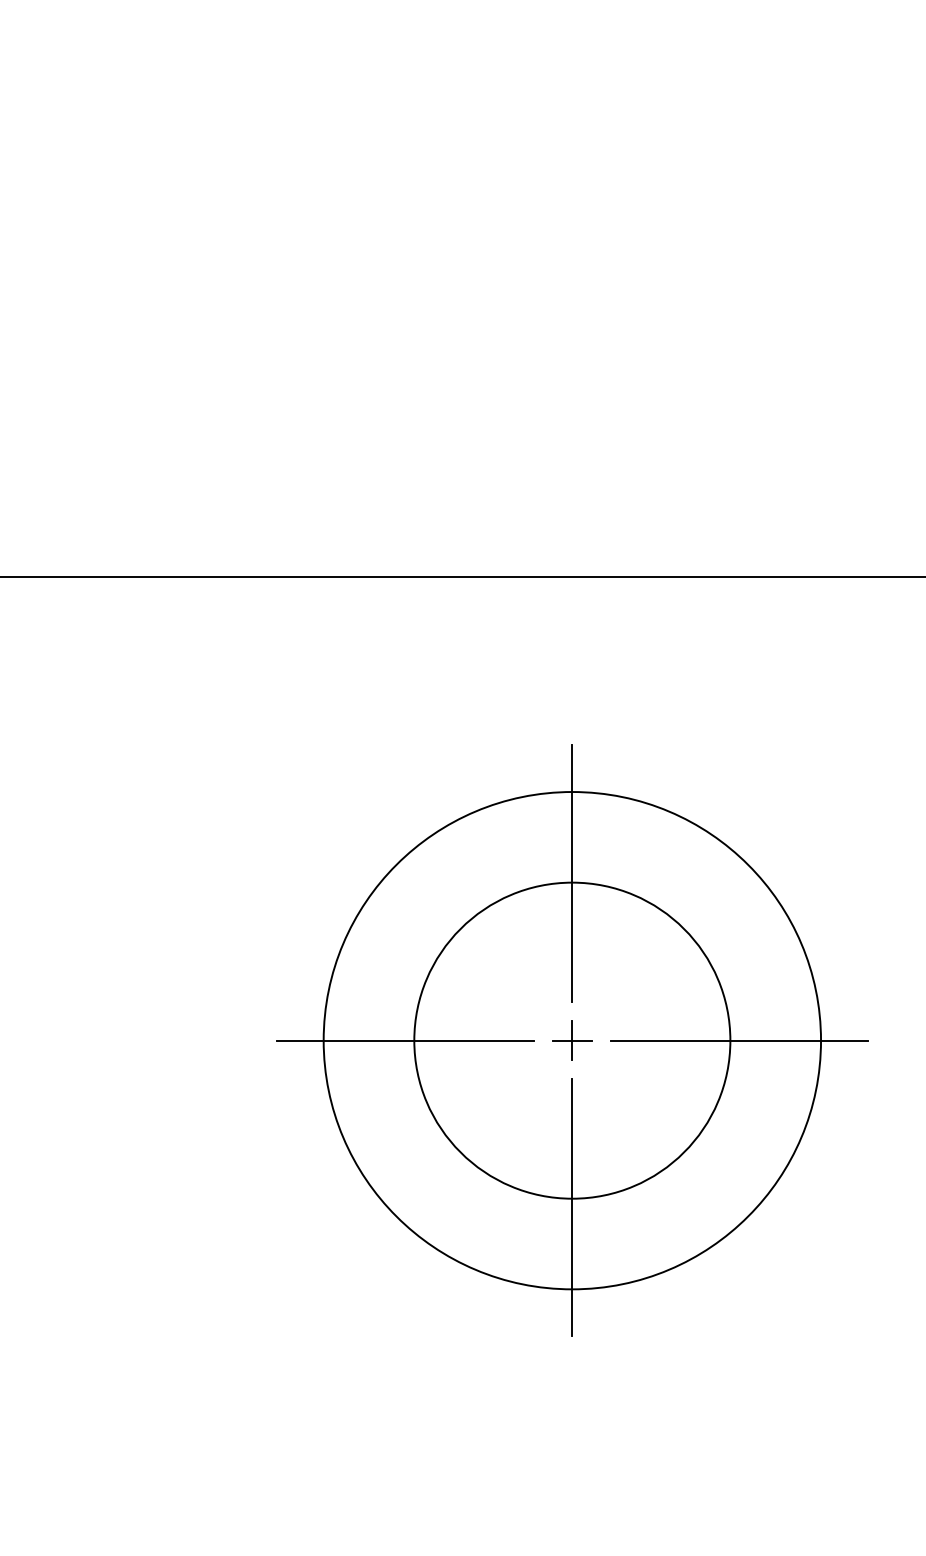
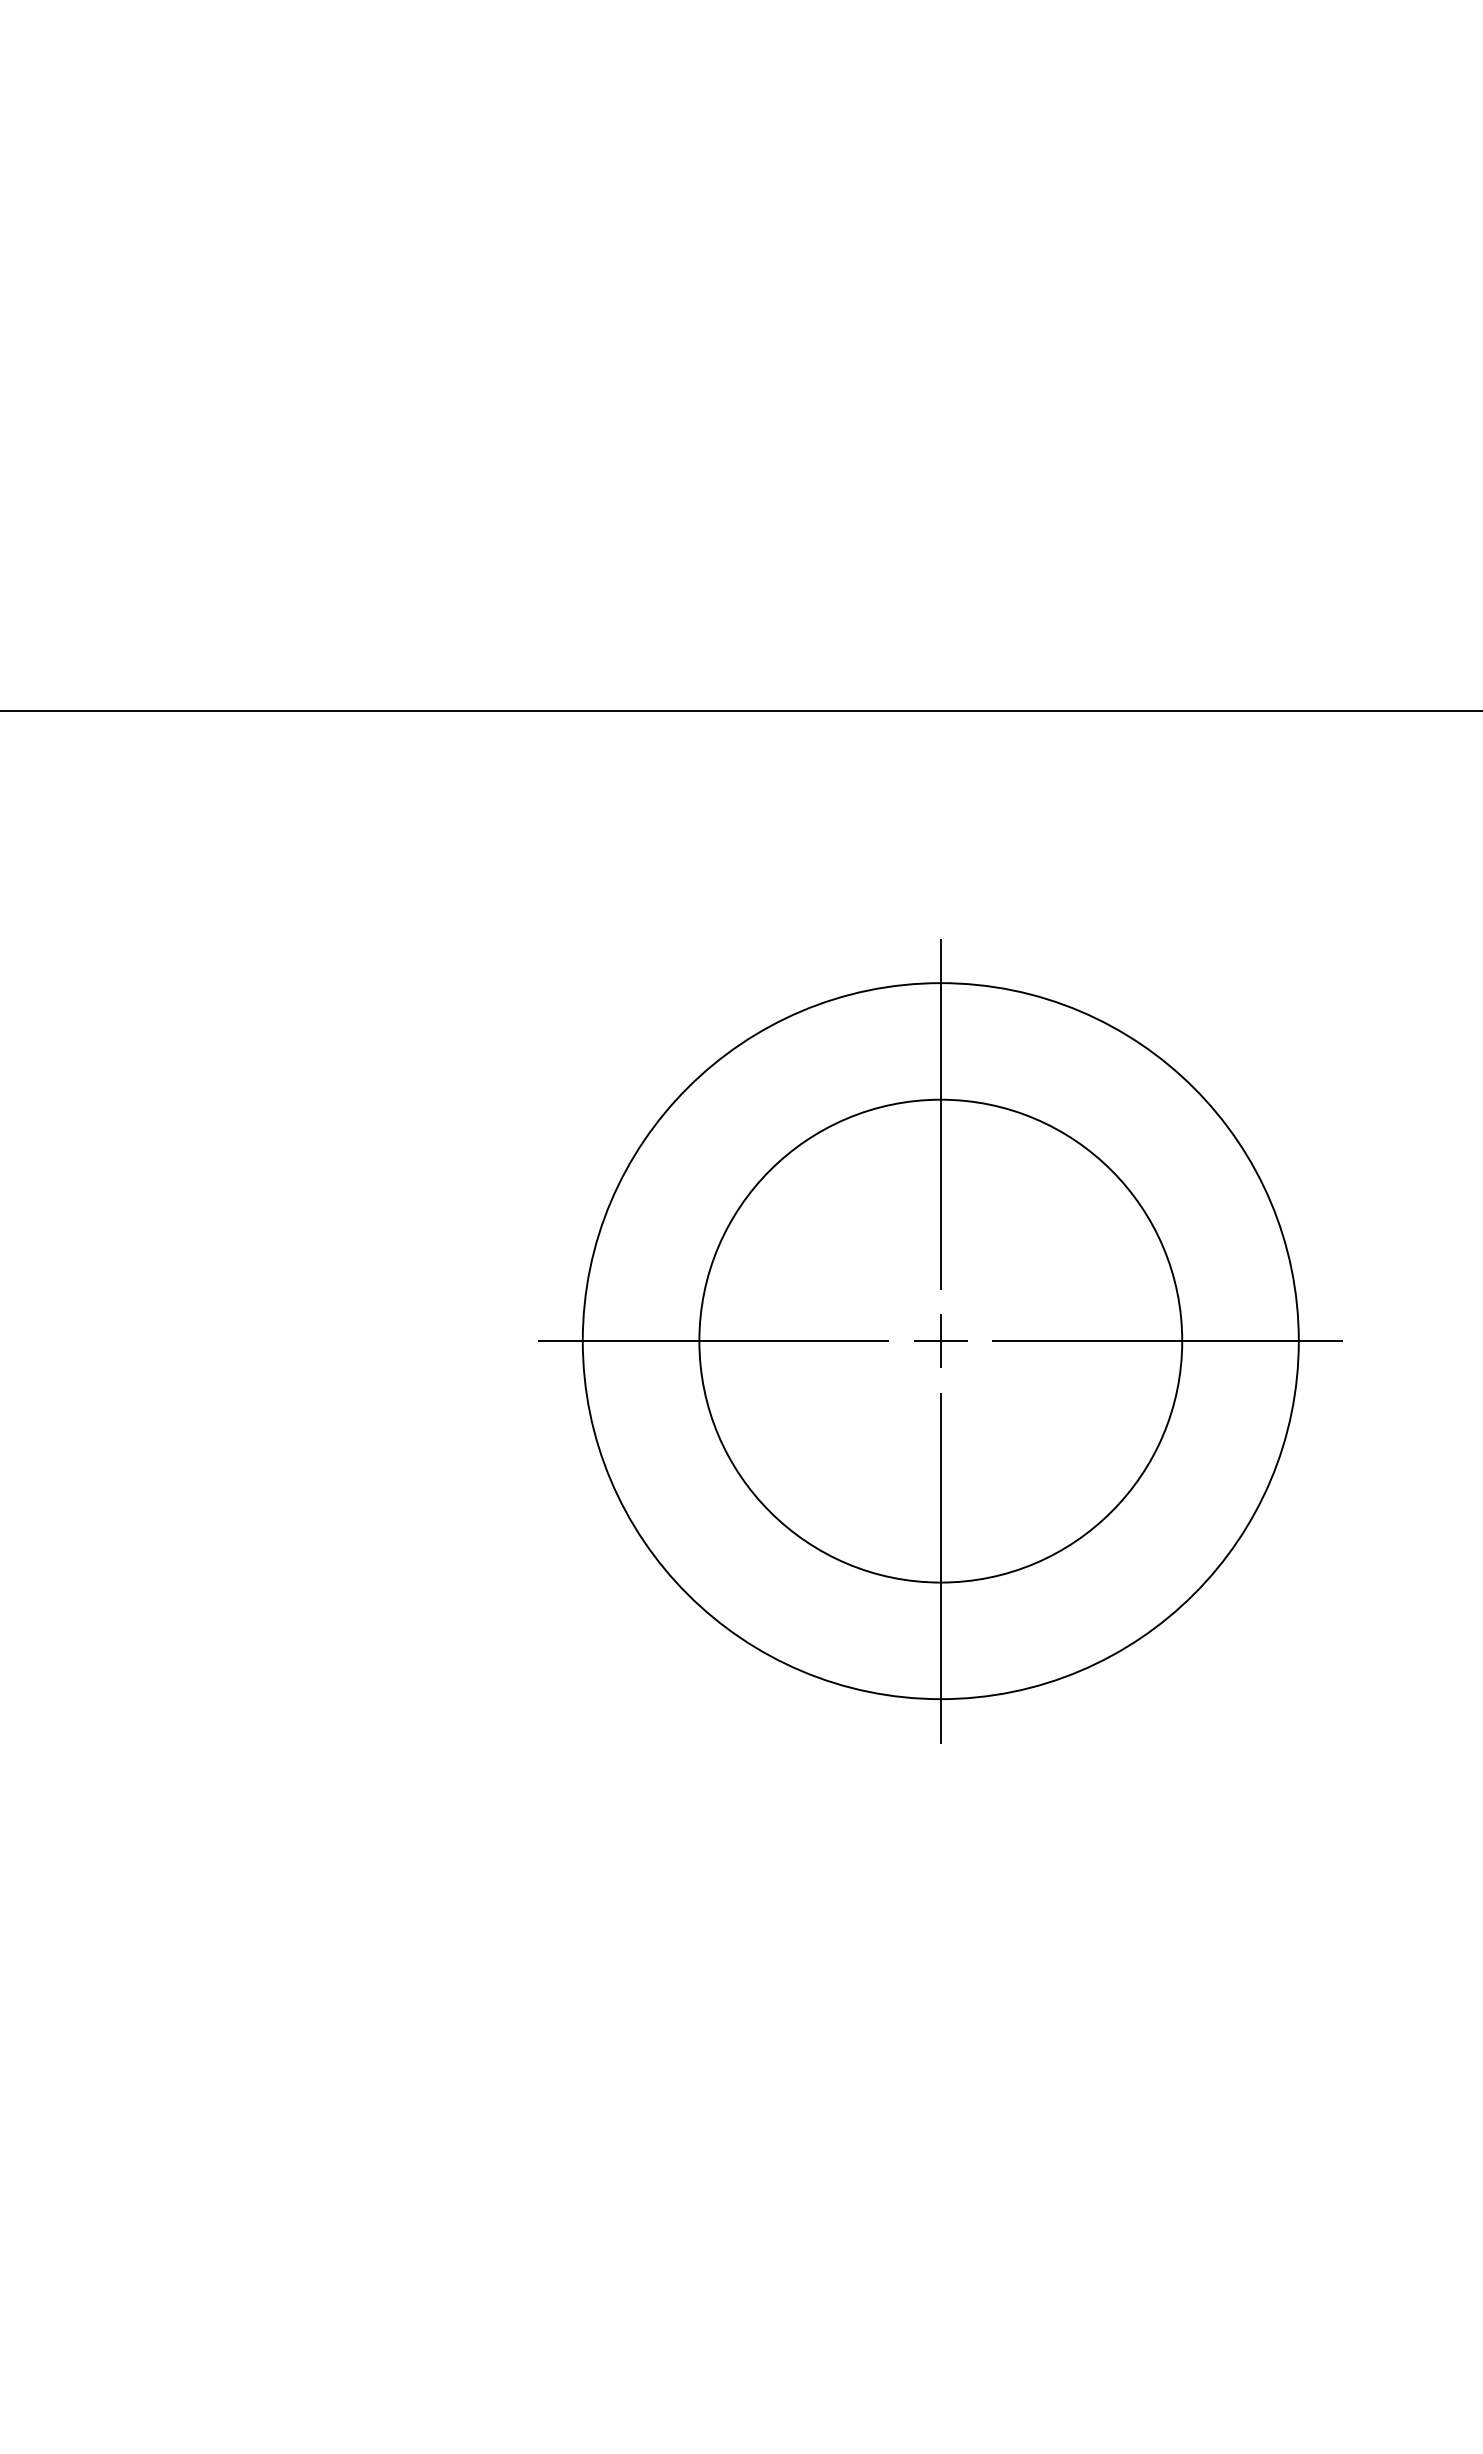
circle: (572, 1040) -> (940, 1340), size x0.71
circle: (572, 1040) -> (940, 1341), size x1.67

